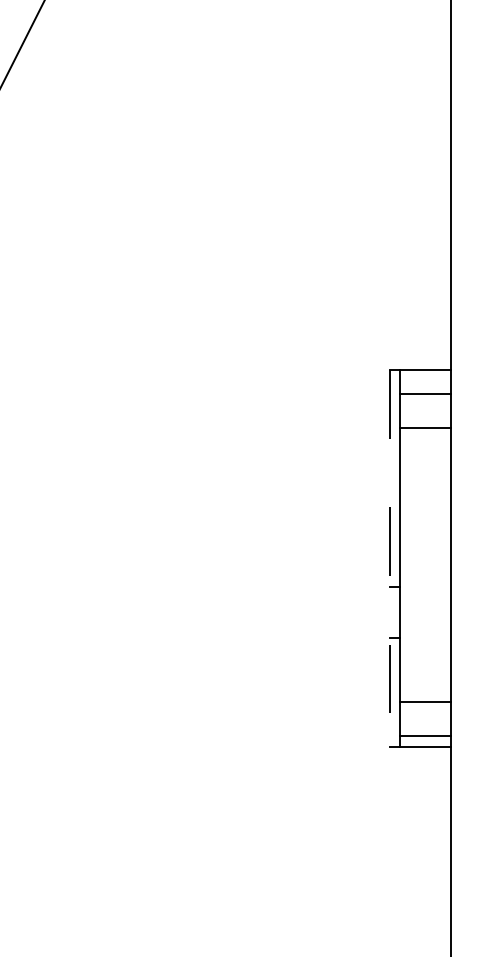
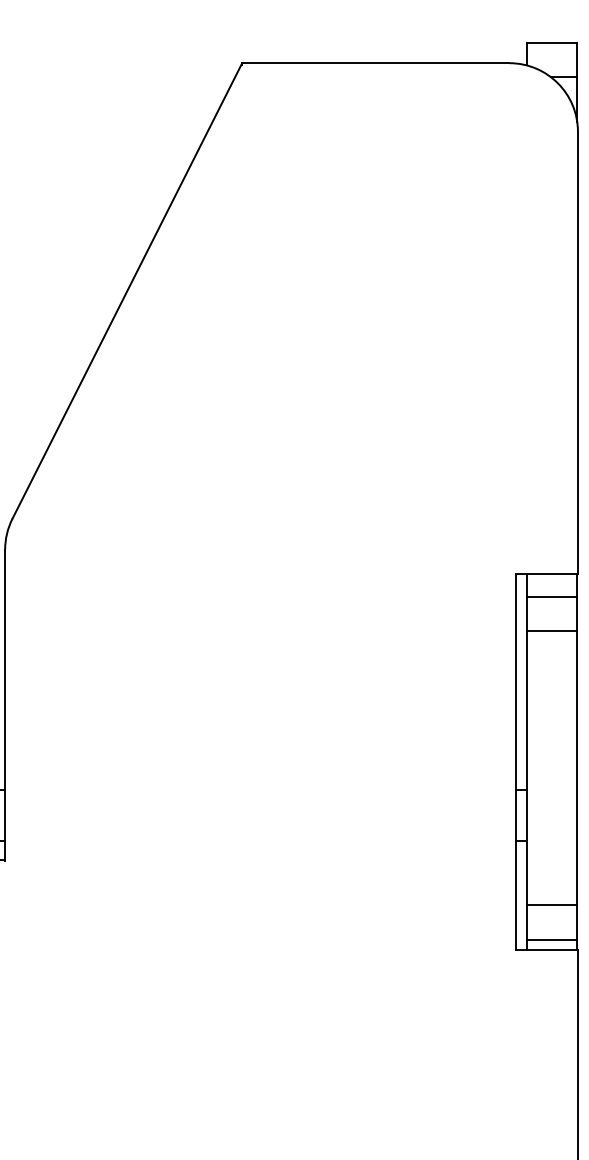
line: (389, 559) -> (516, 762), dashed -> solid

